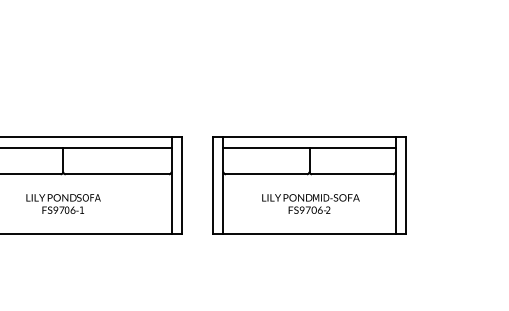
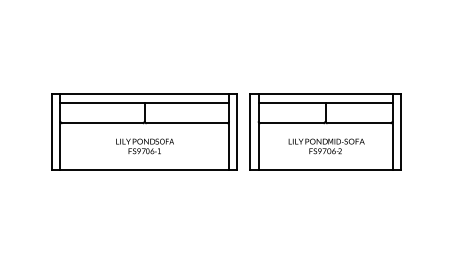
part: (309, 184) -> (325, 131), moved

